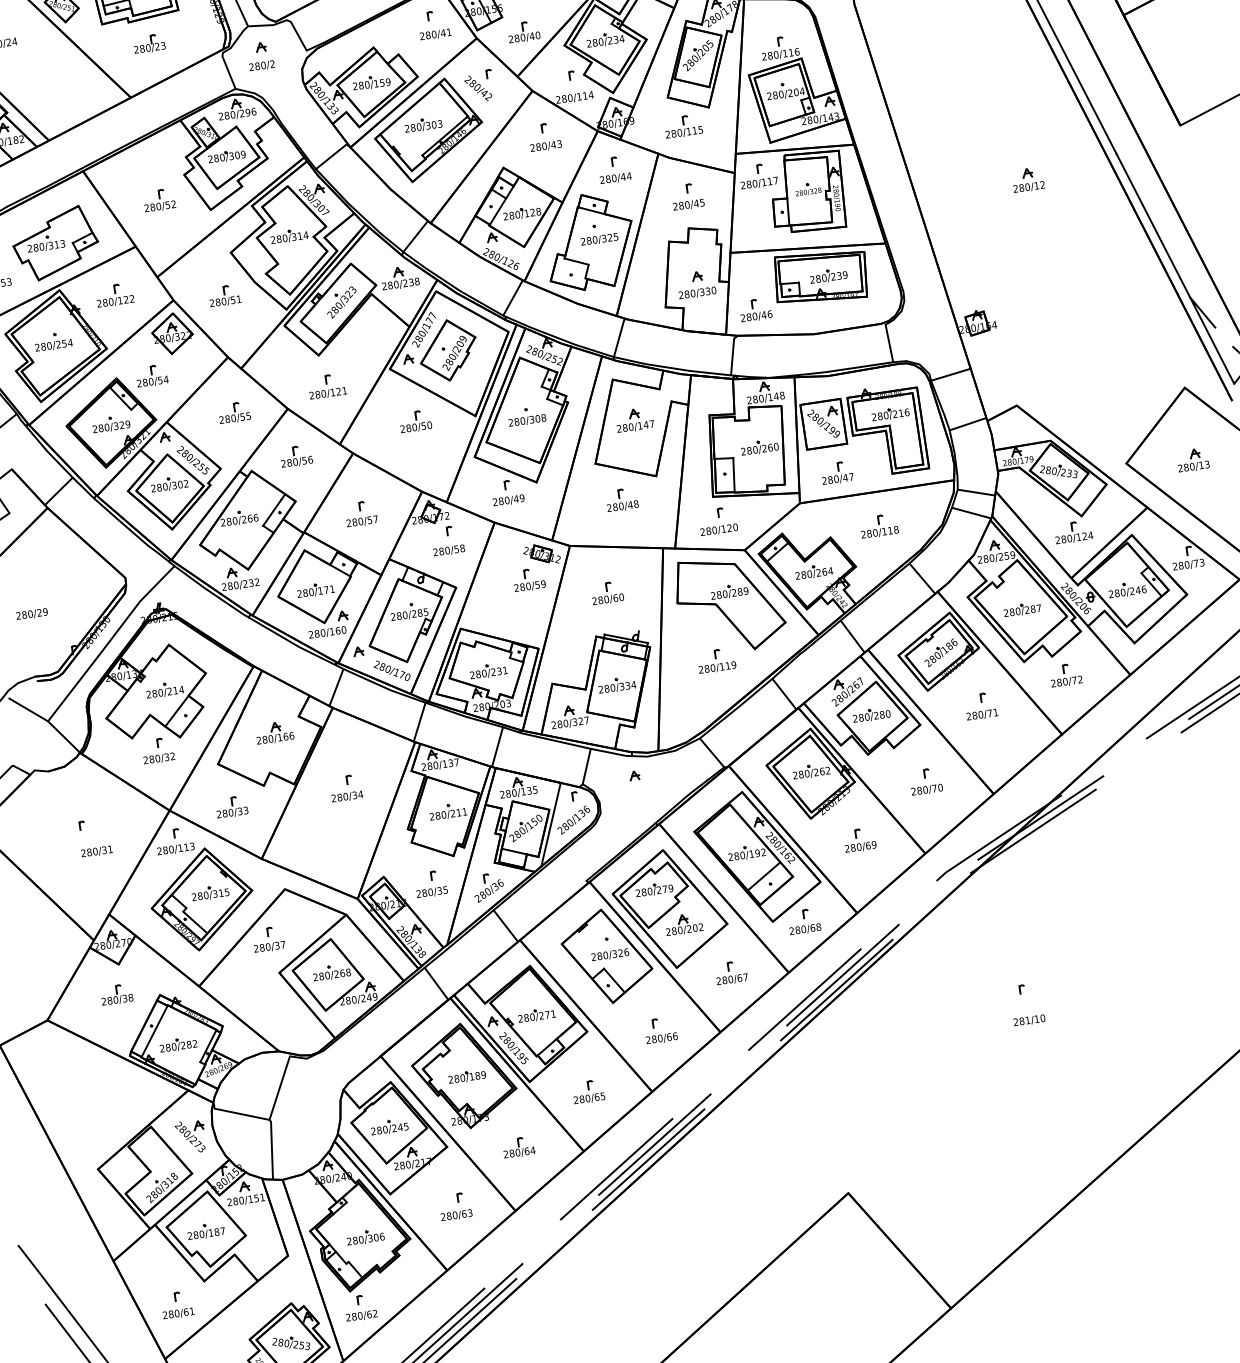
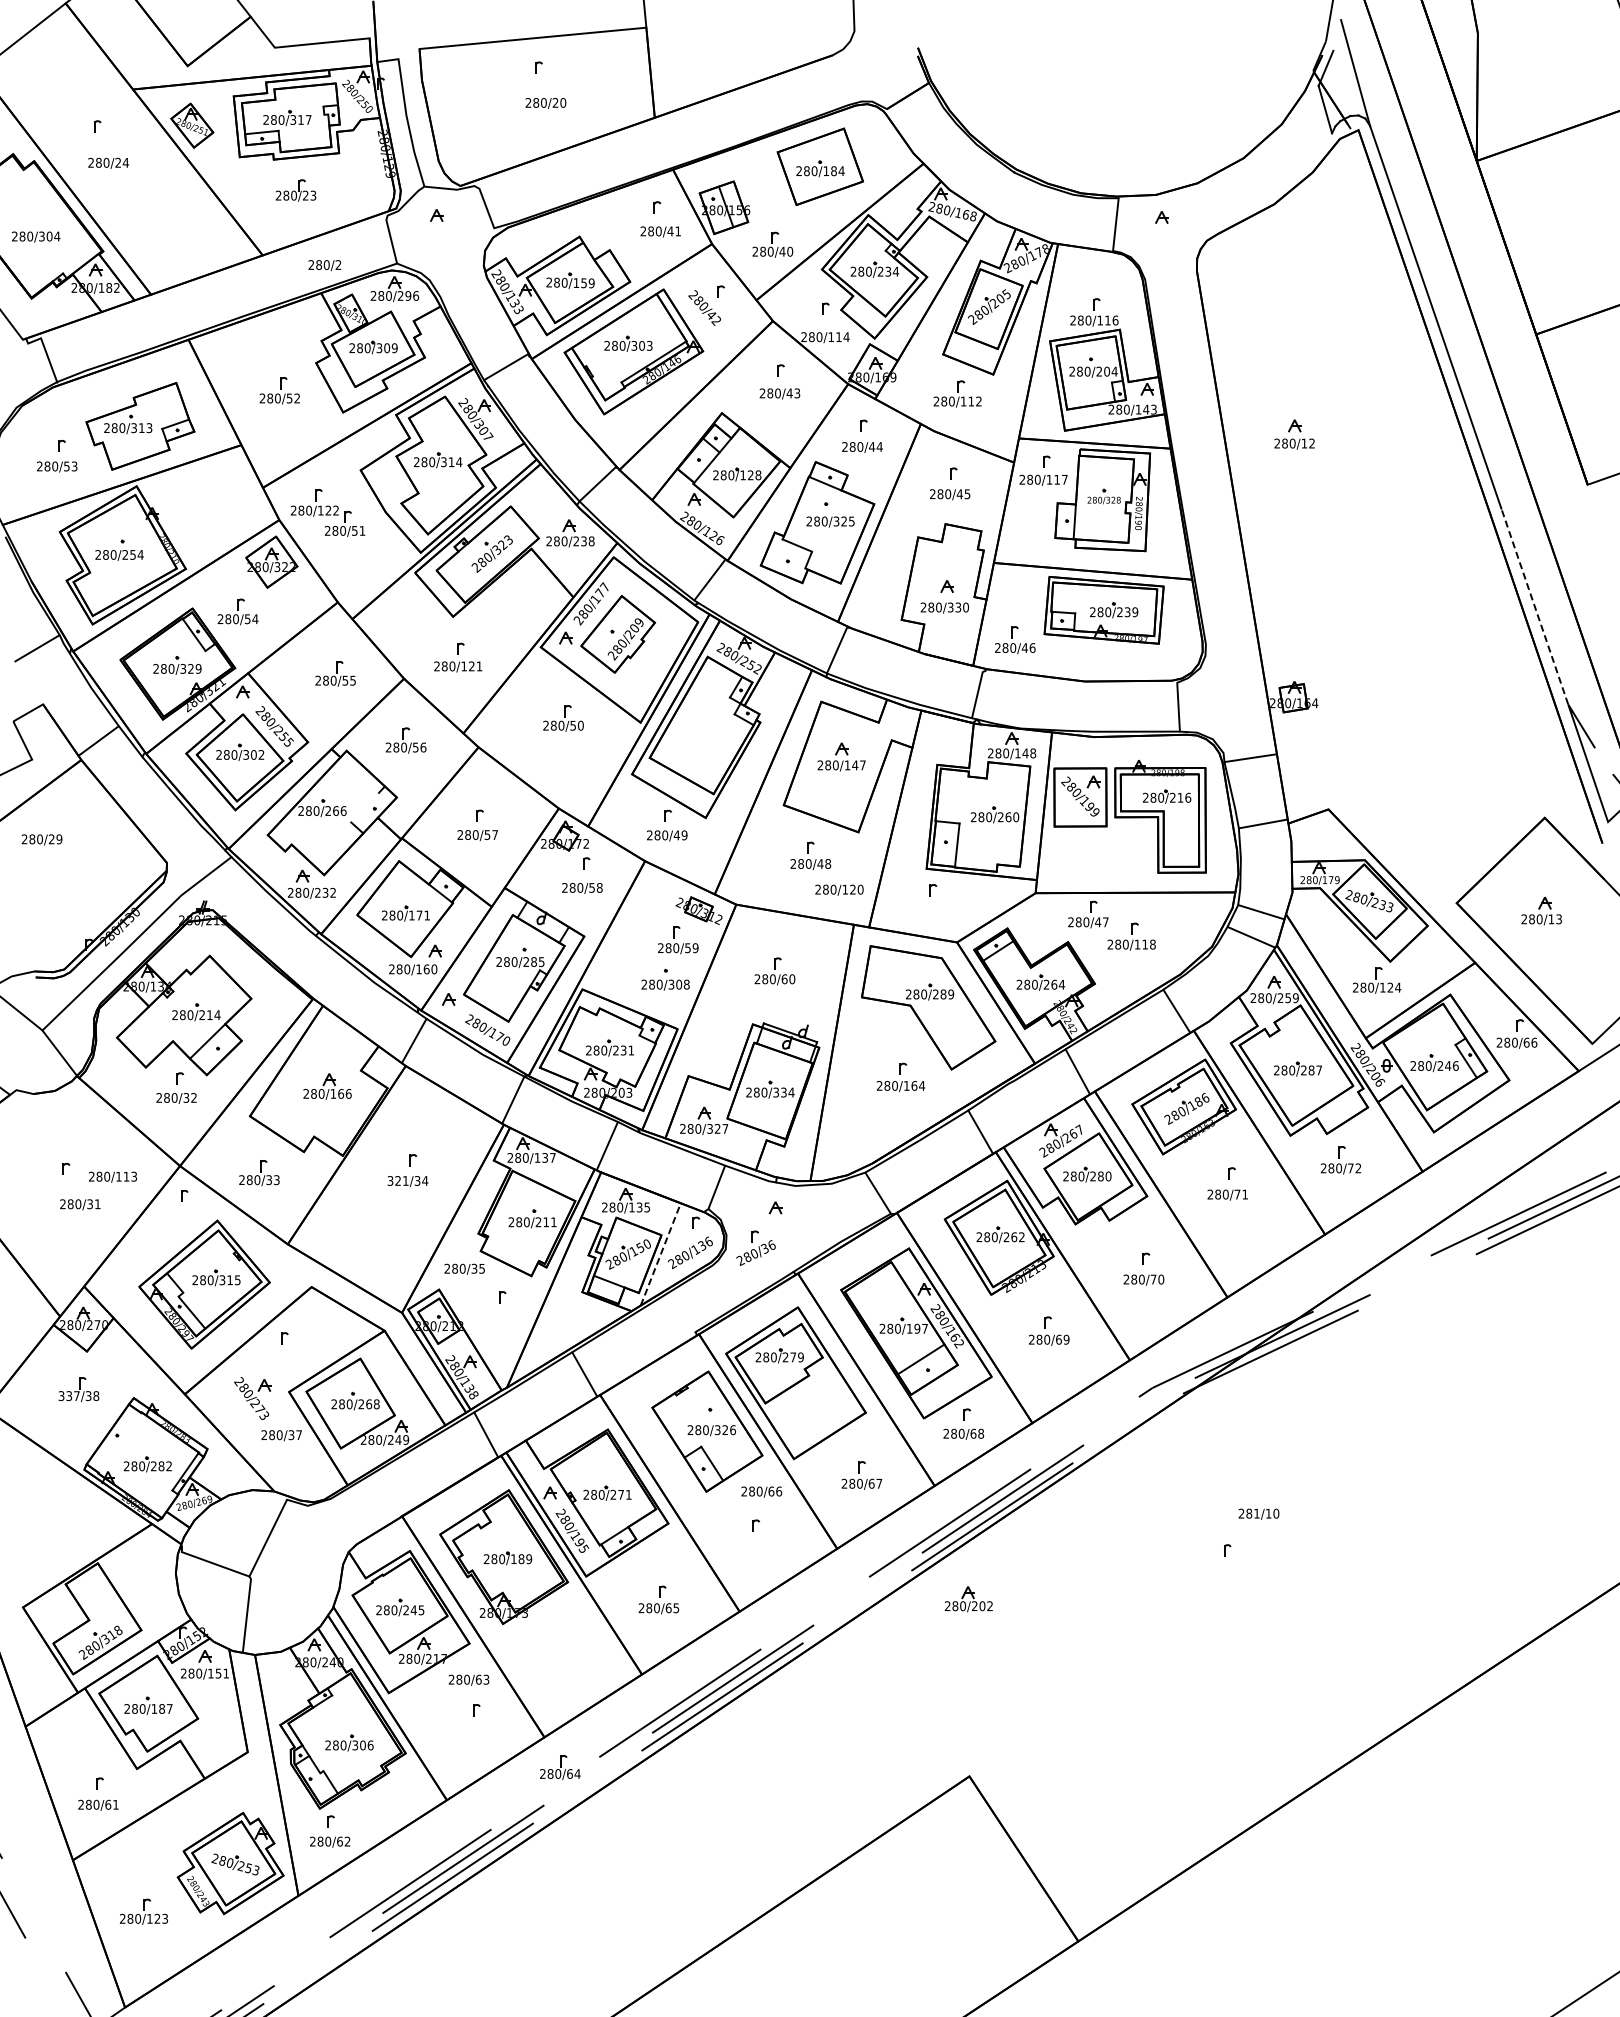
text: (261, 66) -> (324, 265), moved
text: (700, 129) -> (978, 401), 280/115 -> 280/112
part: (1028, 179) -> (1294, 434), moved
line: (1153, 225) -> (1534, 606), solid -> dashed
part: (114, 295) -> (314, 502), moved
part: (526, 416) -> (665, 979), moved
part: (837, 472) -> (1088, 914), moved
line: (271, 512) -> (364, 807), removed
text: (719, 529) -> (839, 889), moved
text: (1199, 562) -> (1530, 1042), 280/73 -> 280/66
text: (31, 614) -> (41, 839), moved
text: (731, 665) -> (918, 1085), 280/119 -> 280/164
text: (339, 797) -> (397, 1180), 280/34 -> 321/34
line: (550, 824) -> (660, 1254), solid -> dashed
text: (175, 848) -> (112, 1176), moved
text: (763, 852) -> (924, 1328), 280/192 -> 280/197
part: (488, 886) -> (755, 1247), moved
text: (431, 891) -> (464, 1268), moved
part: (683, 924) -> (968, 1599), moved
text: (269, 947) -> (281, 1435), moved
text: (109, 1001) -> (68, 1396), 280/38 -> 337/38
text: (1029, 1020) -> (1258, 1513), moved
line: (154, 1031) -> (120, 1443), removed
text: (661, 1038) -> (761, 1491), moved
part: (190, 1136) -> (252, 1398), moved
part: (518, 1147) -> (560, 1767), moved
text: (456, 1214) -> (468, 1679), moved

